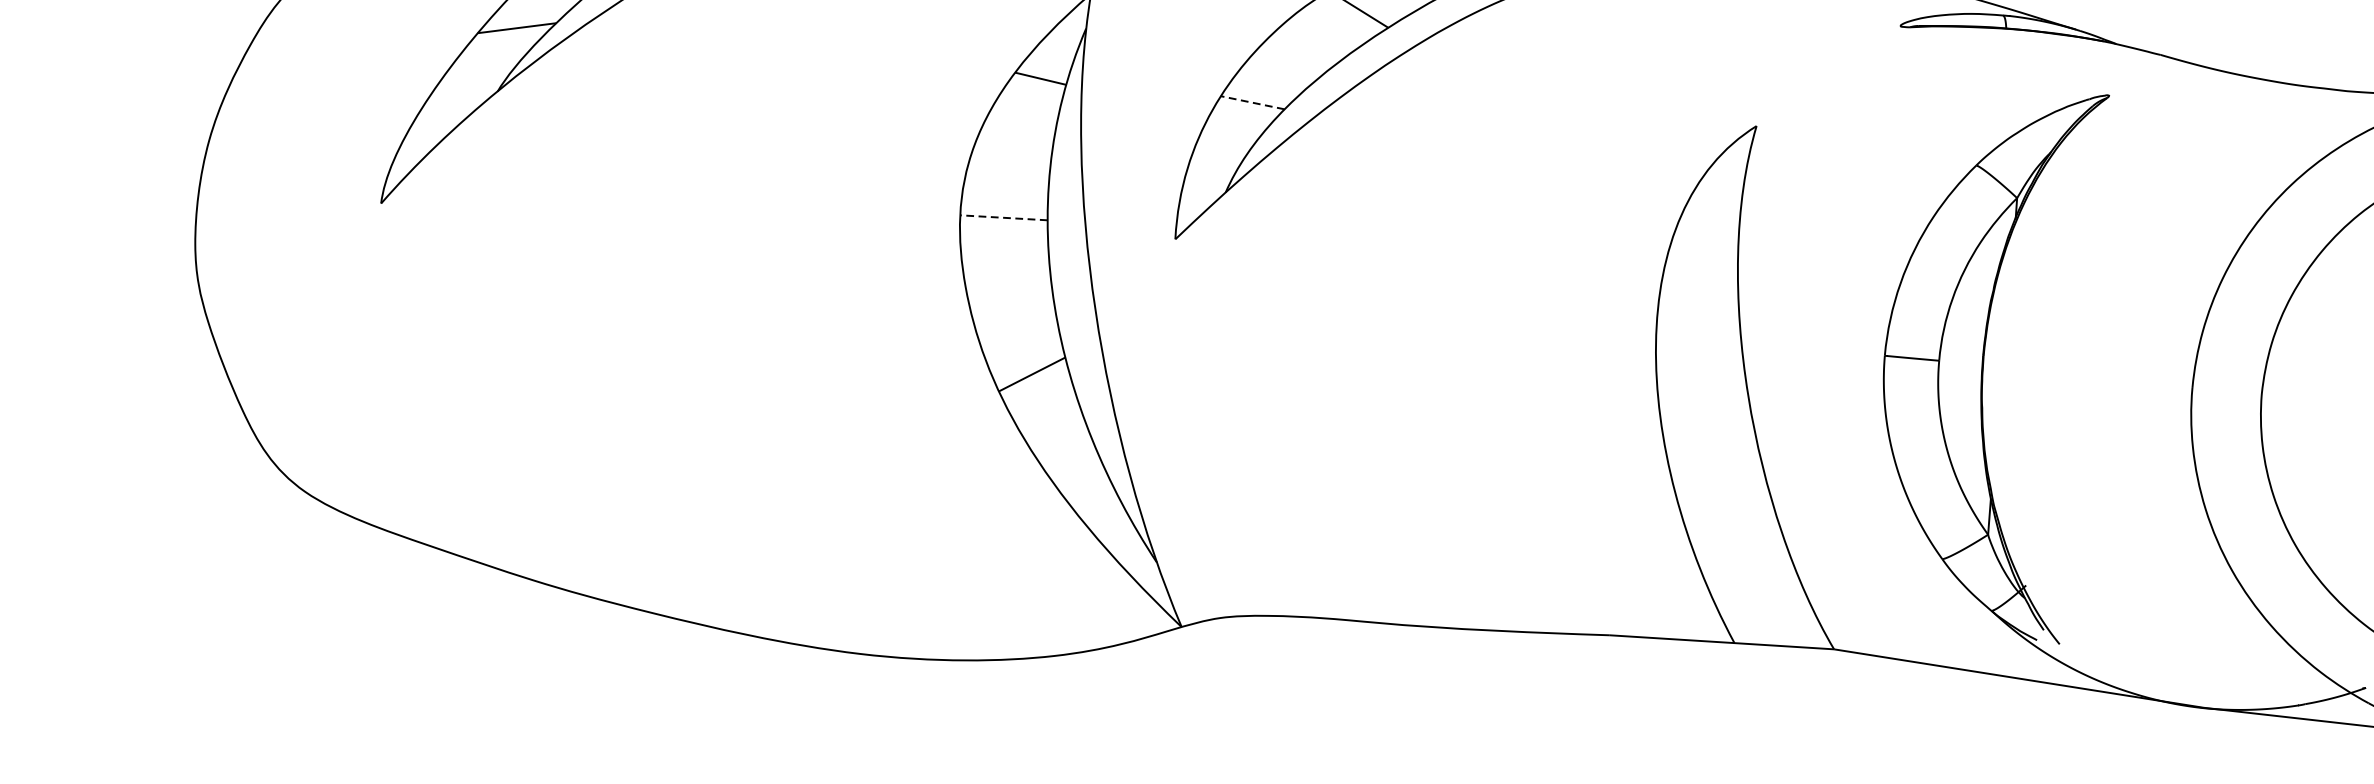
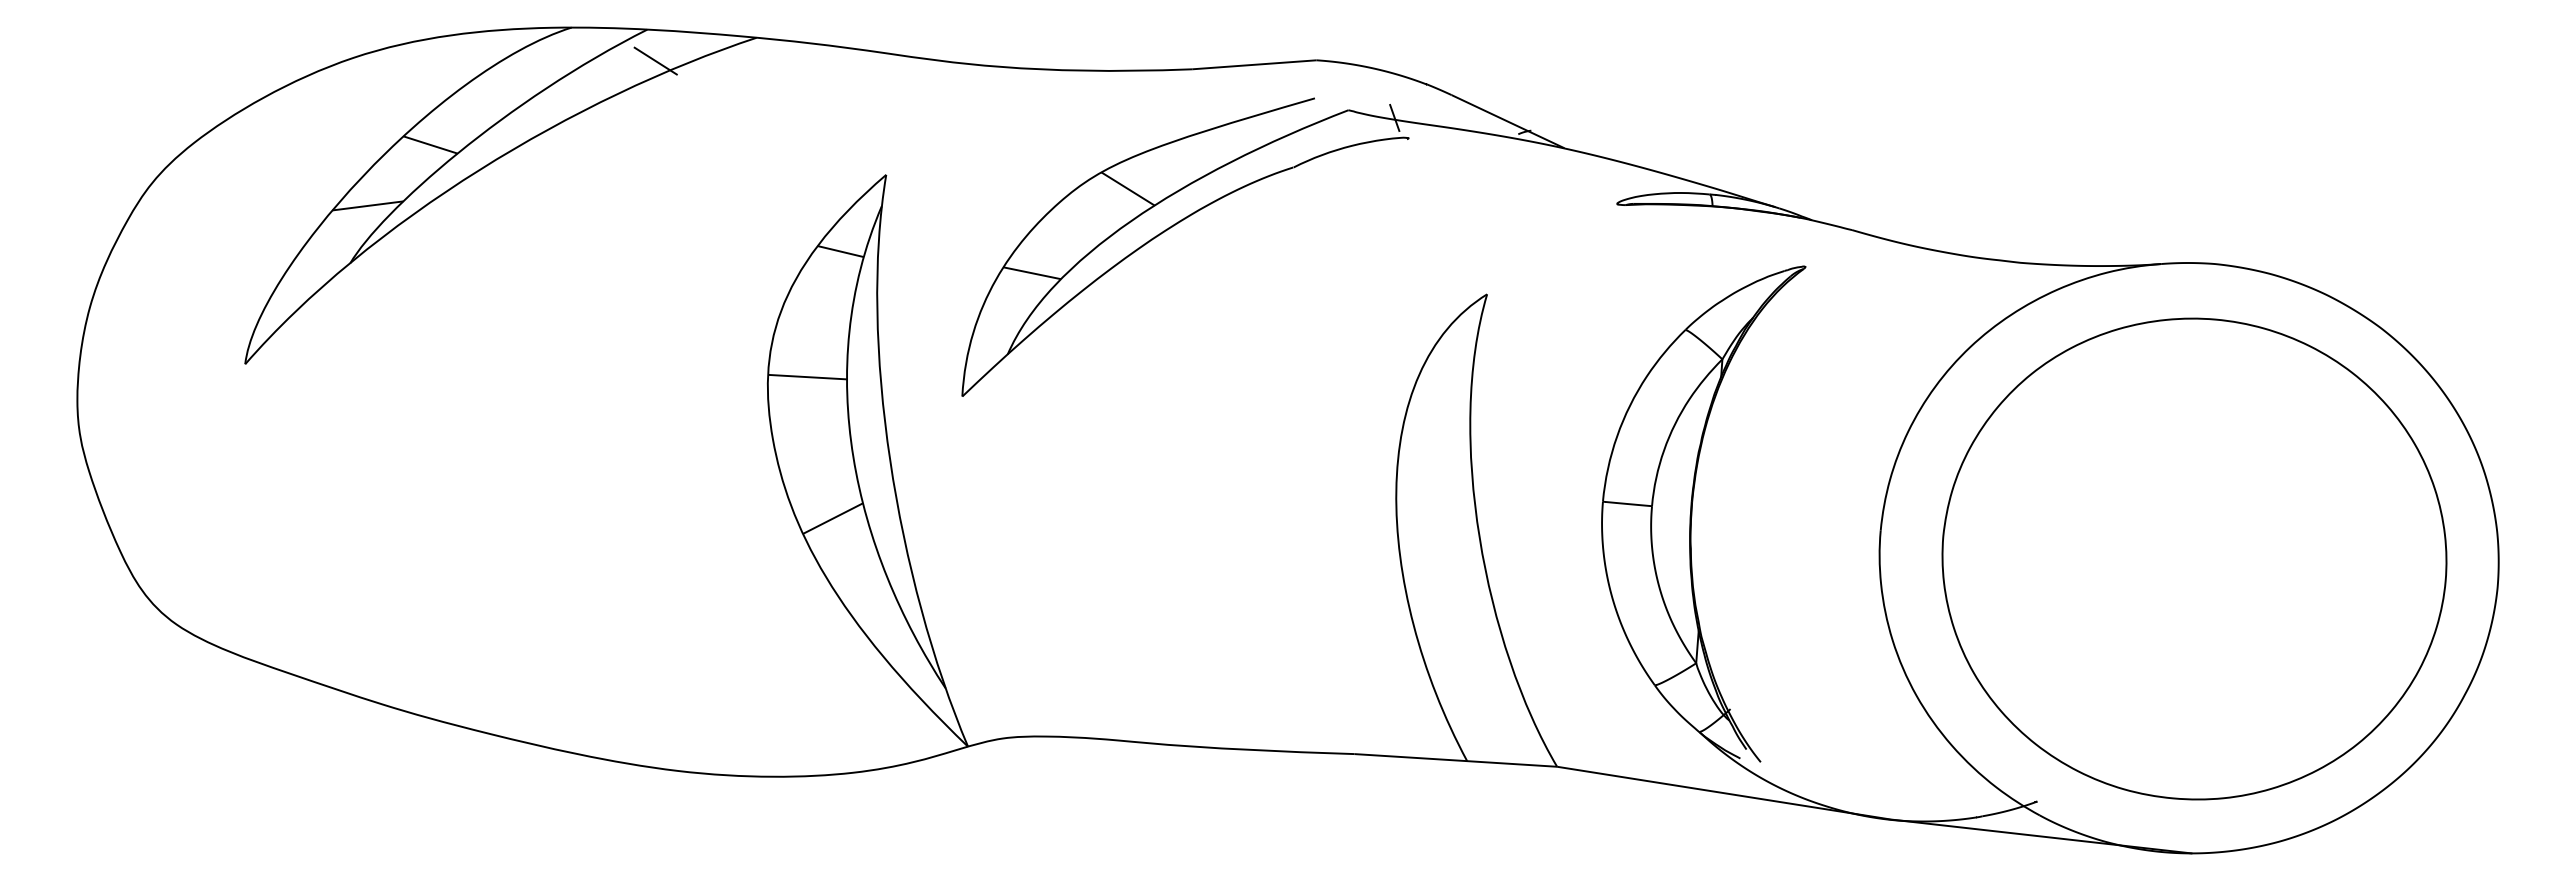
line: (1251, 103) -> (1031, 273), dashed -> solid
line: (1003, 218) -> (807, 377), dashed -> solid

